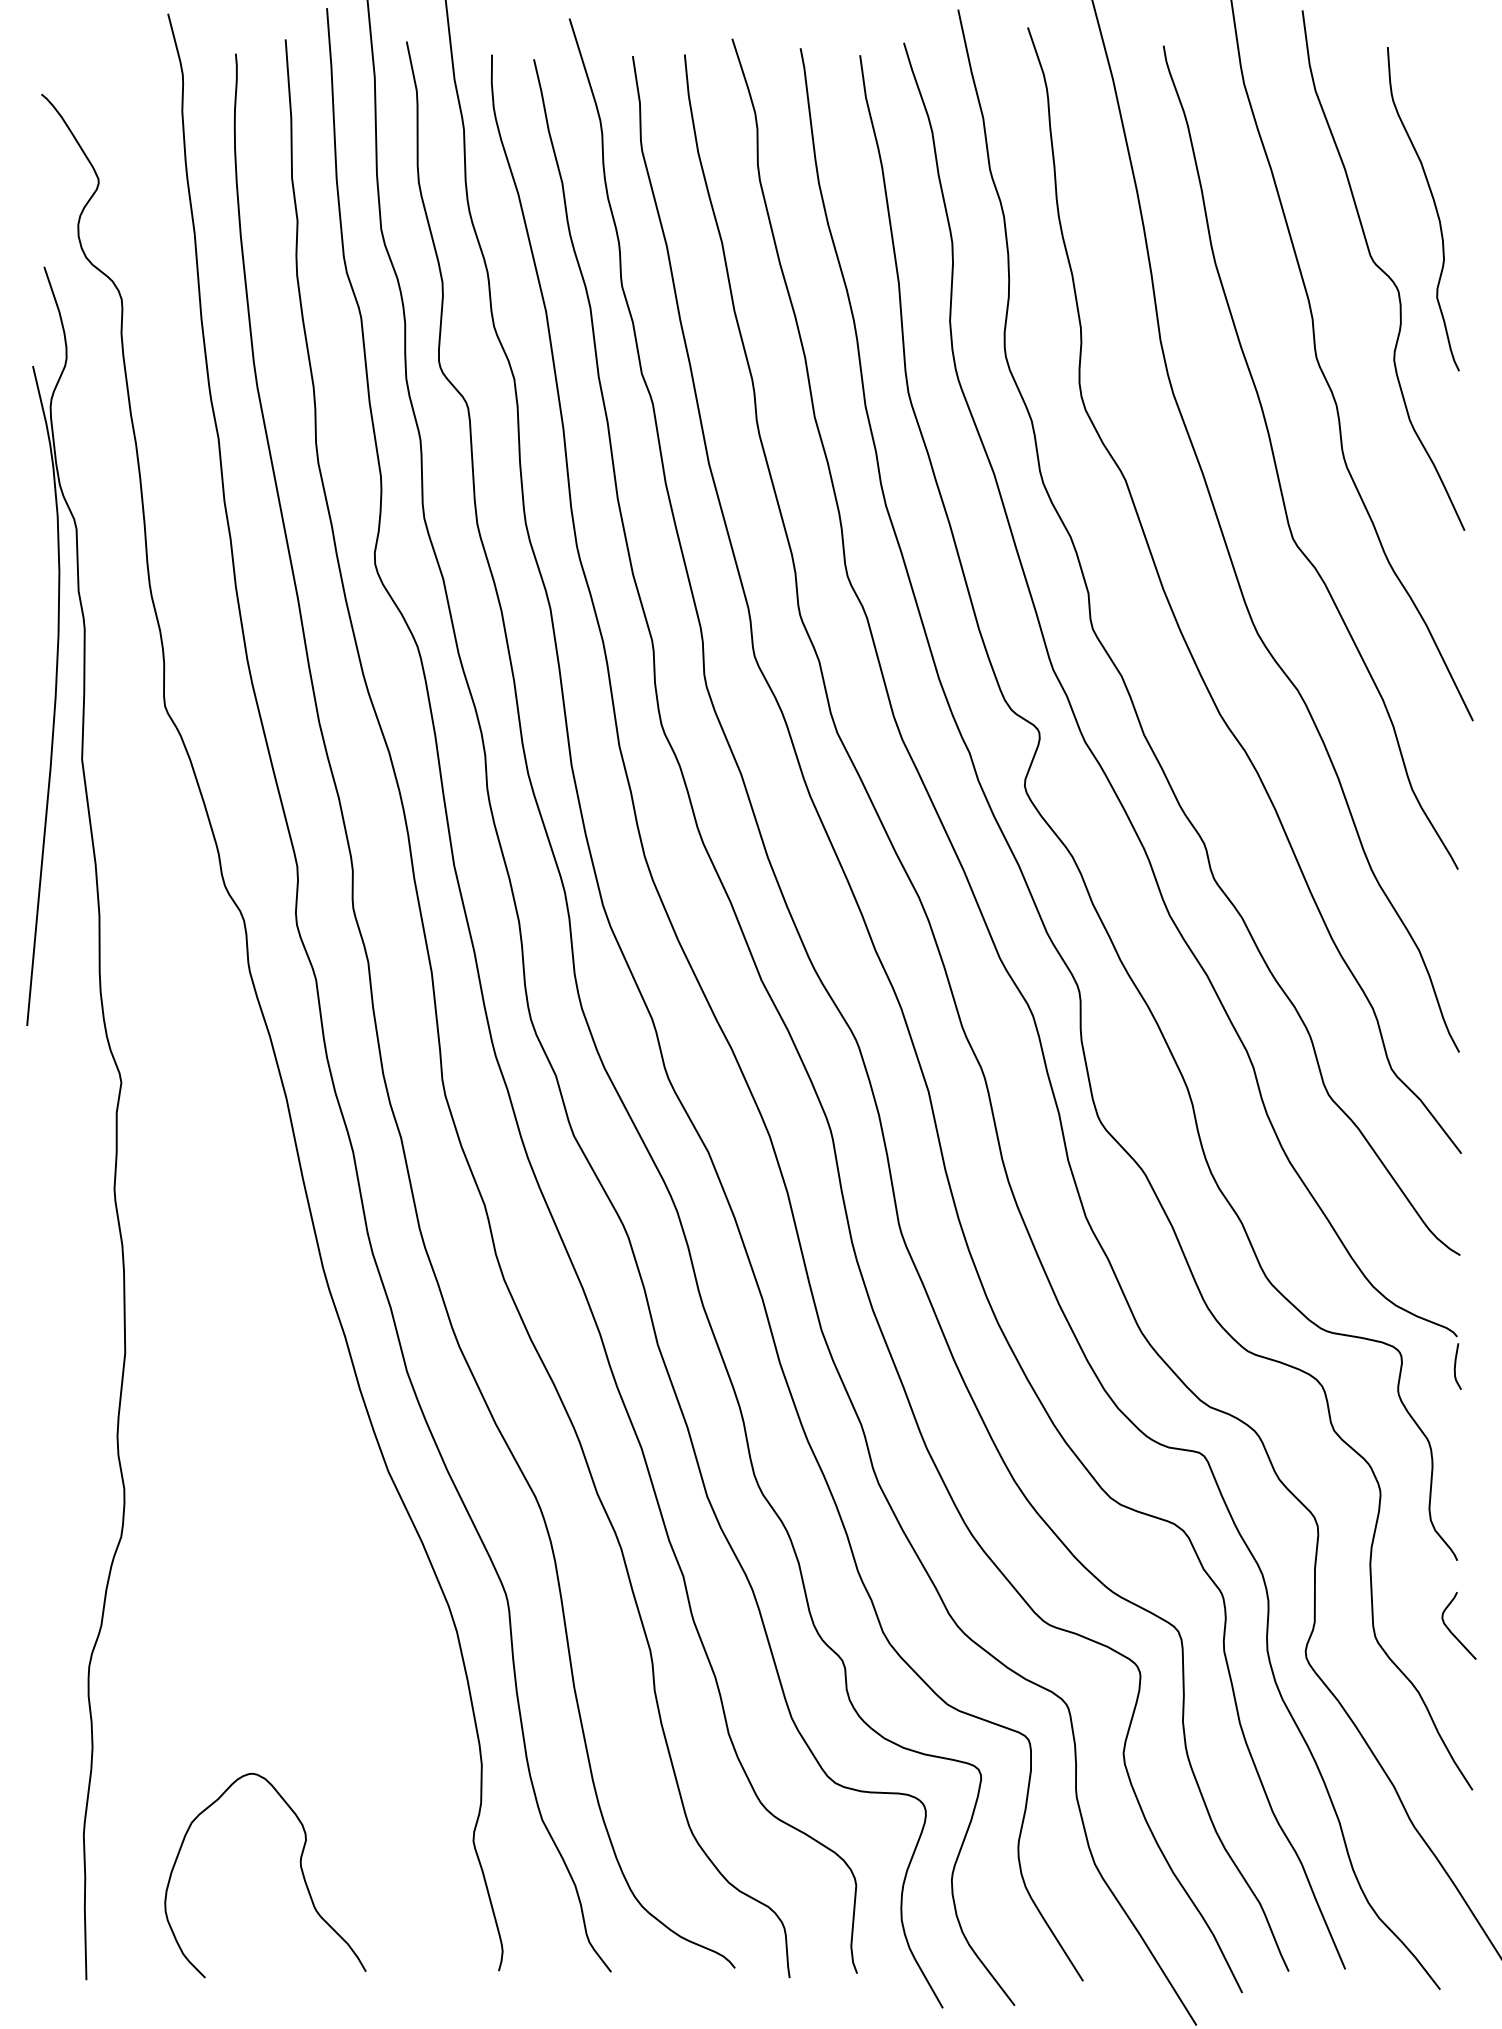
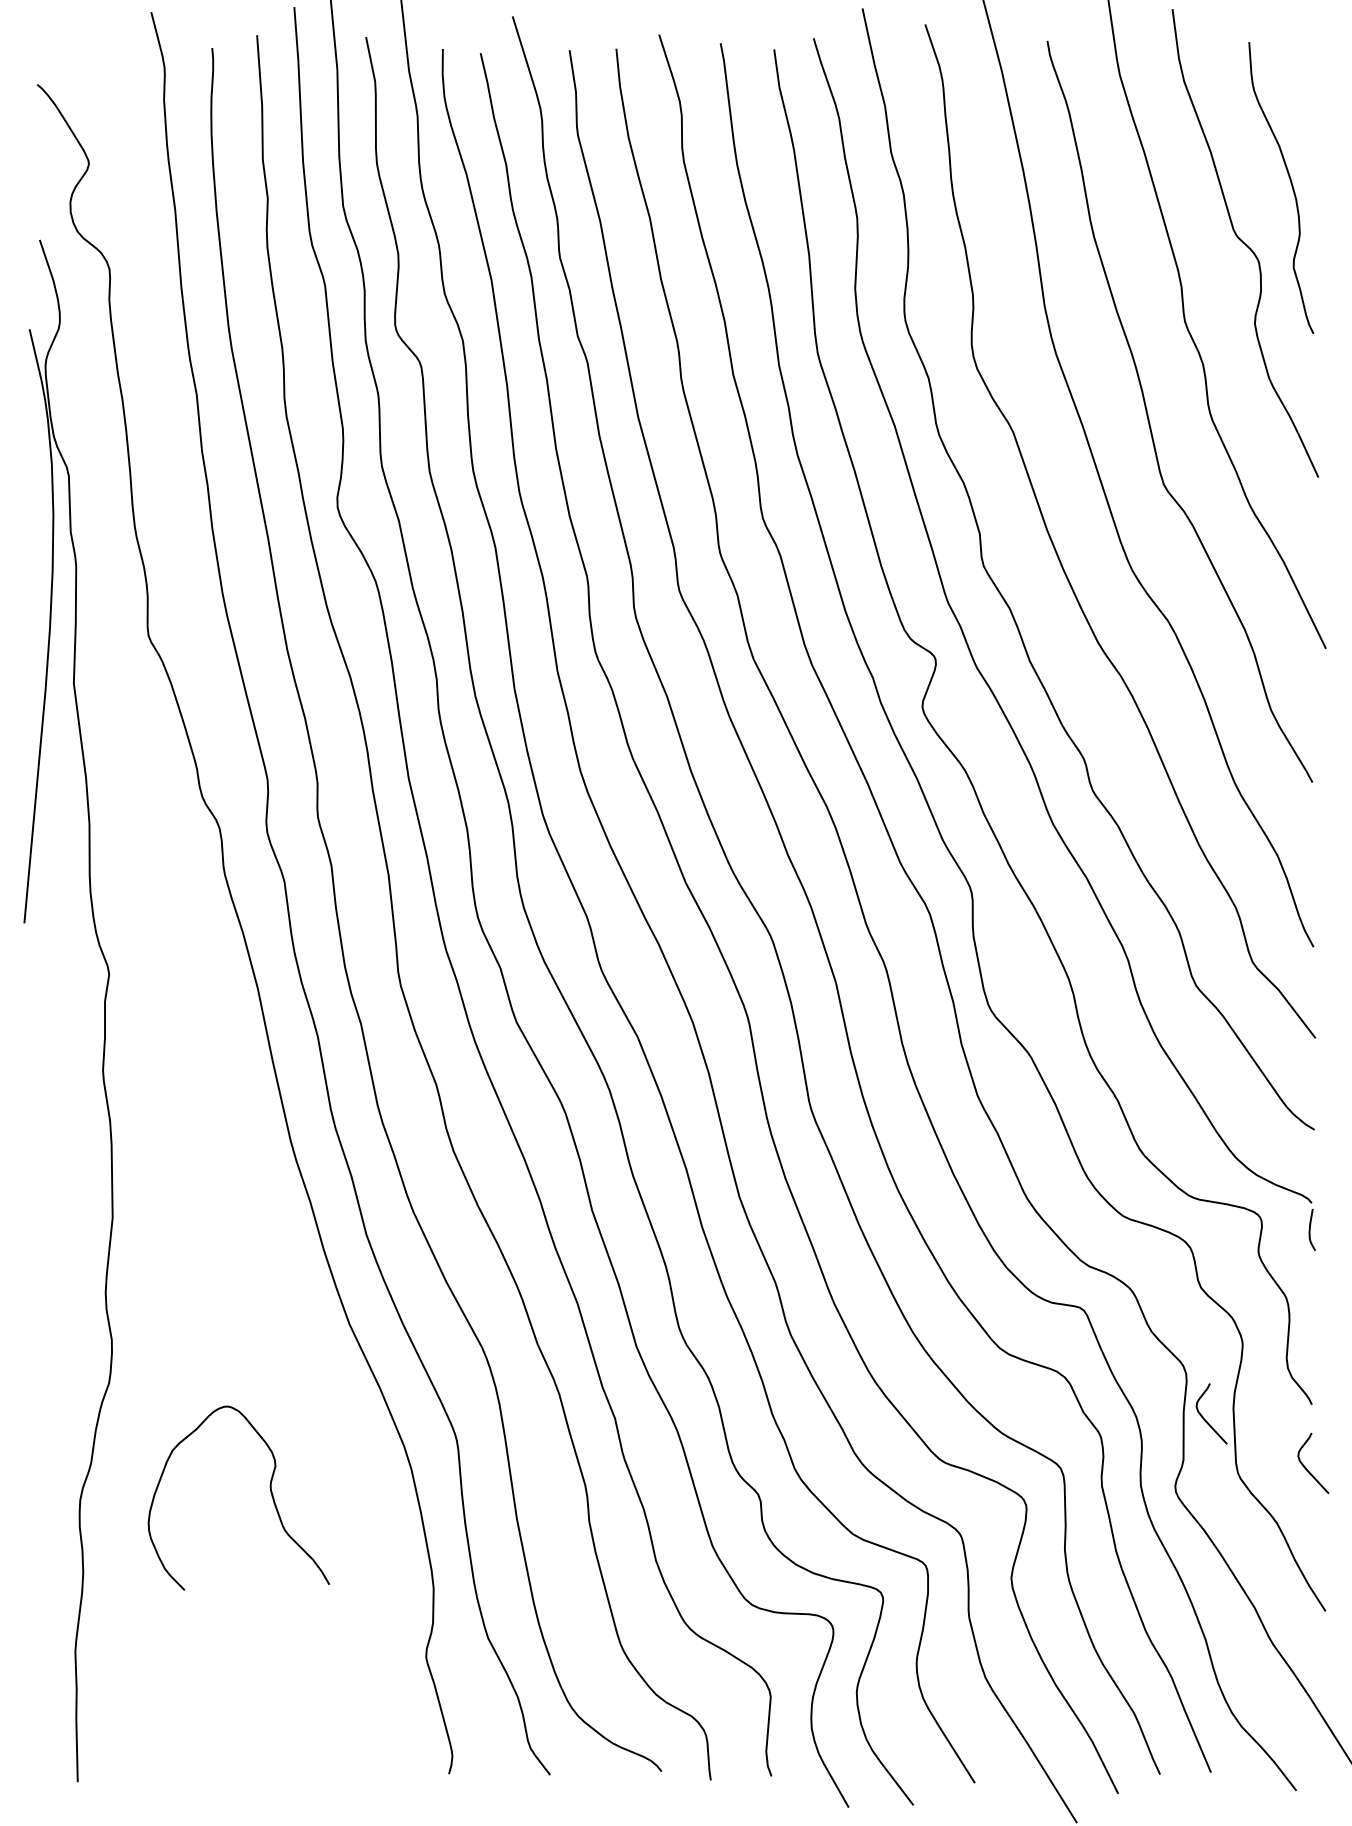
curve: (1338, 1576) -> (1204, 1418), added
curve: (300, 1869) -> (270, 1492), moved

